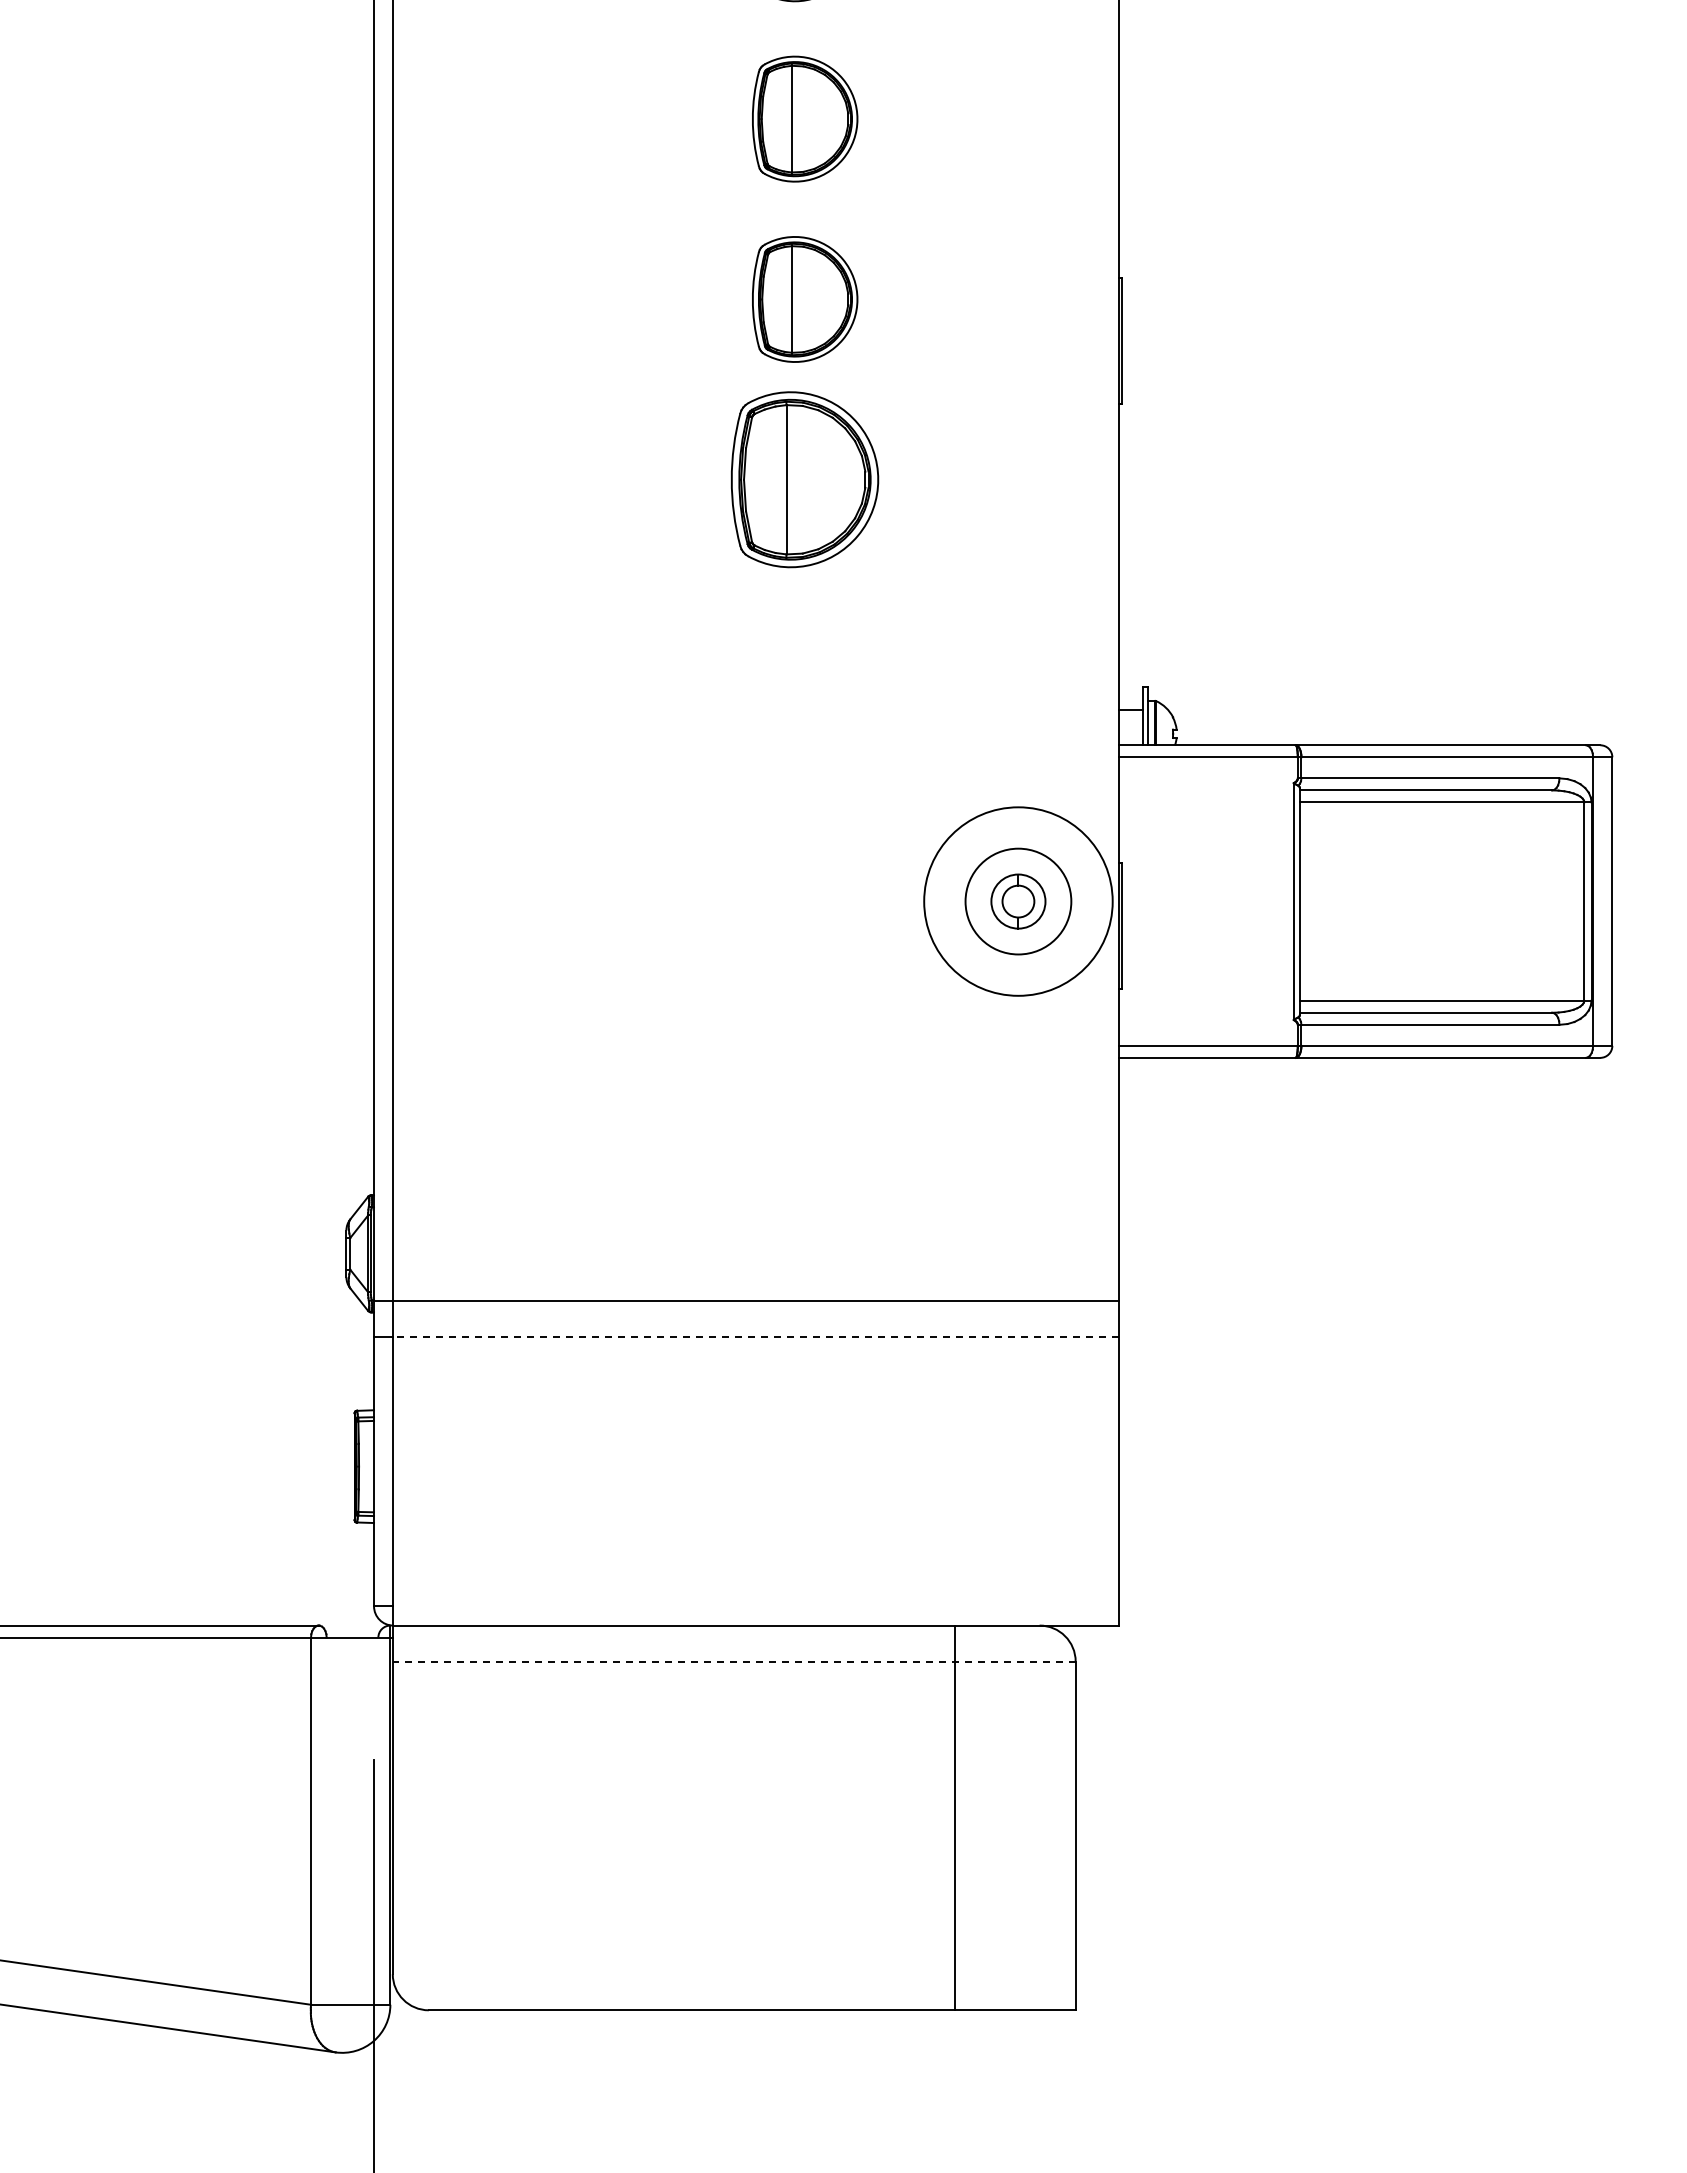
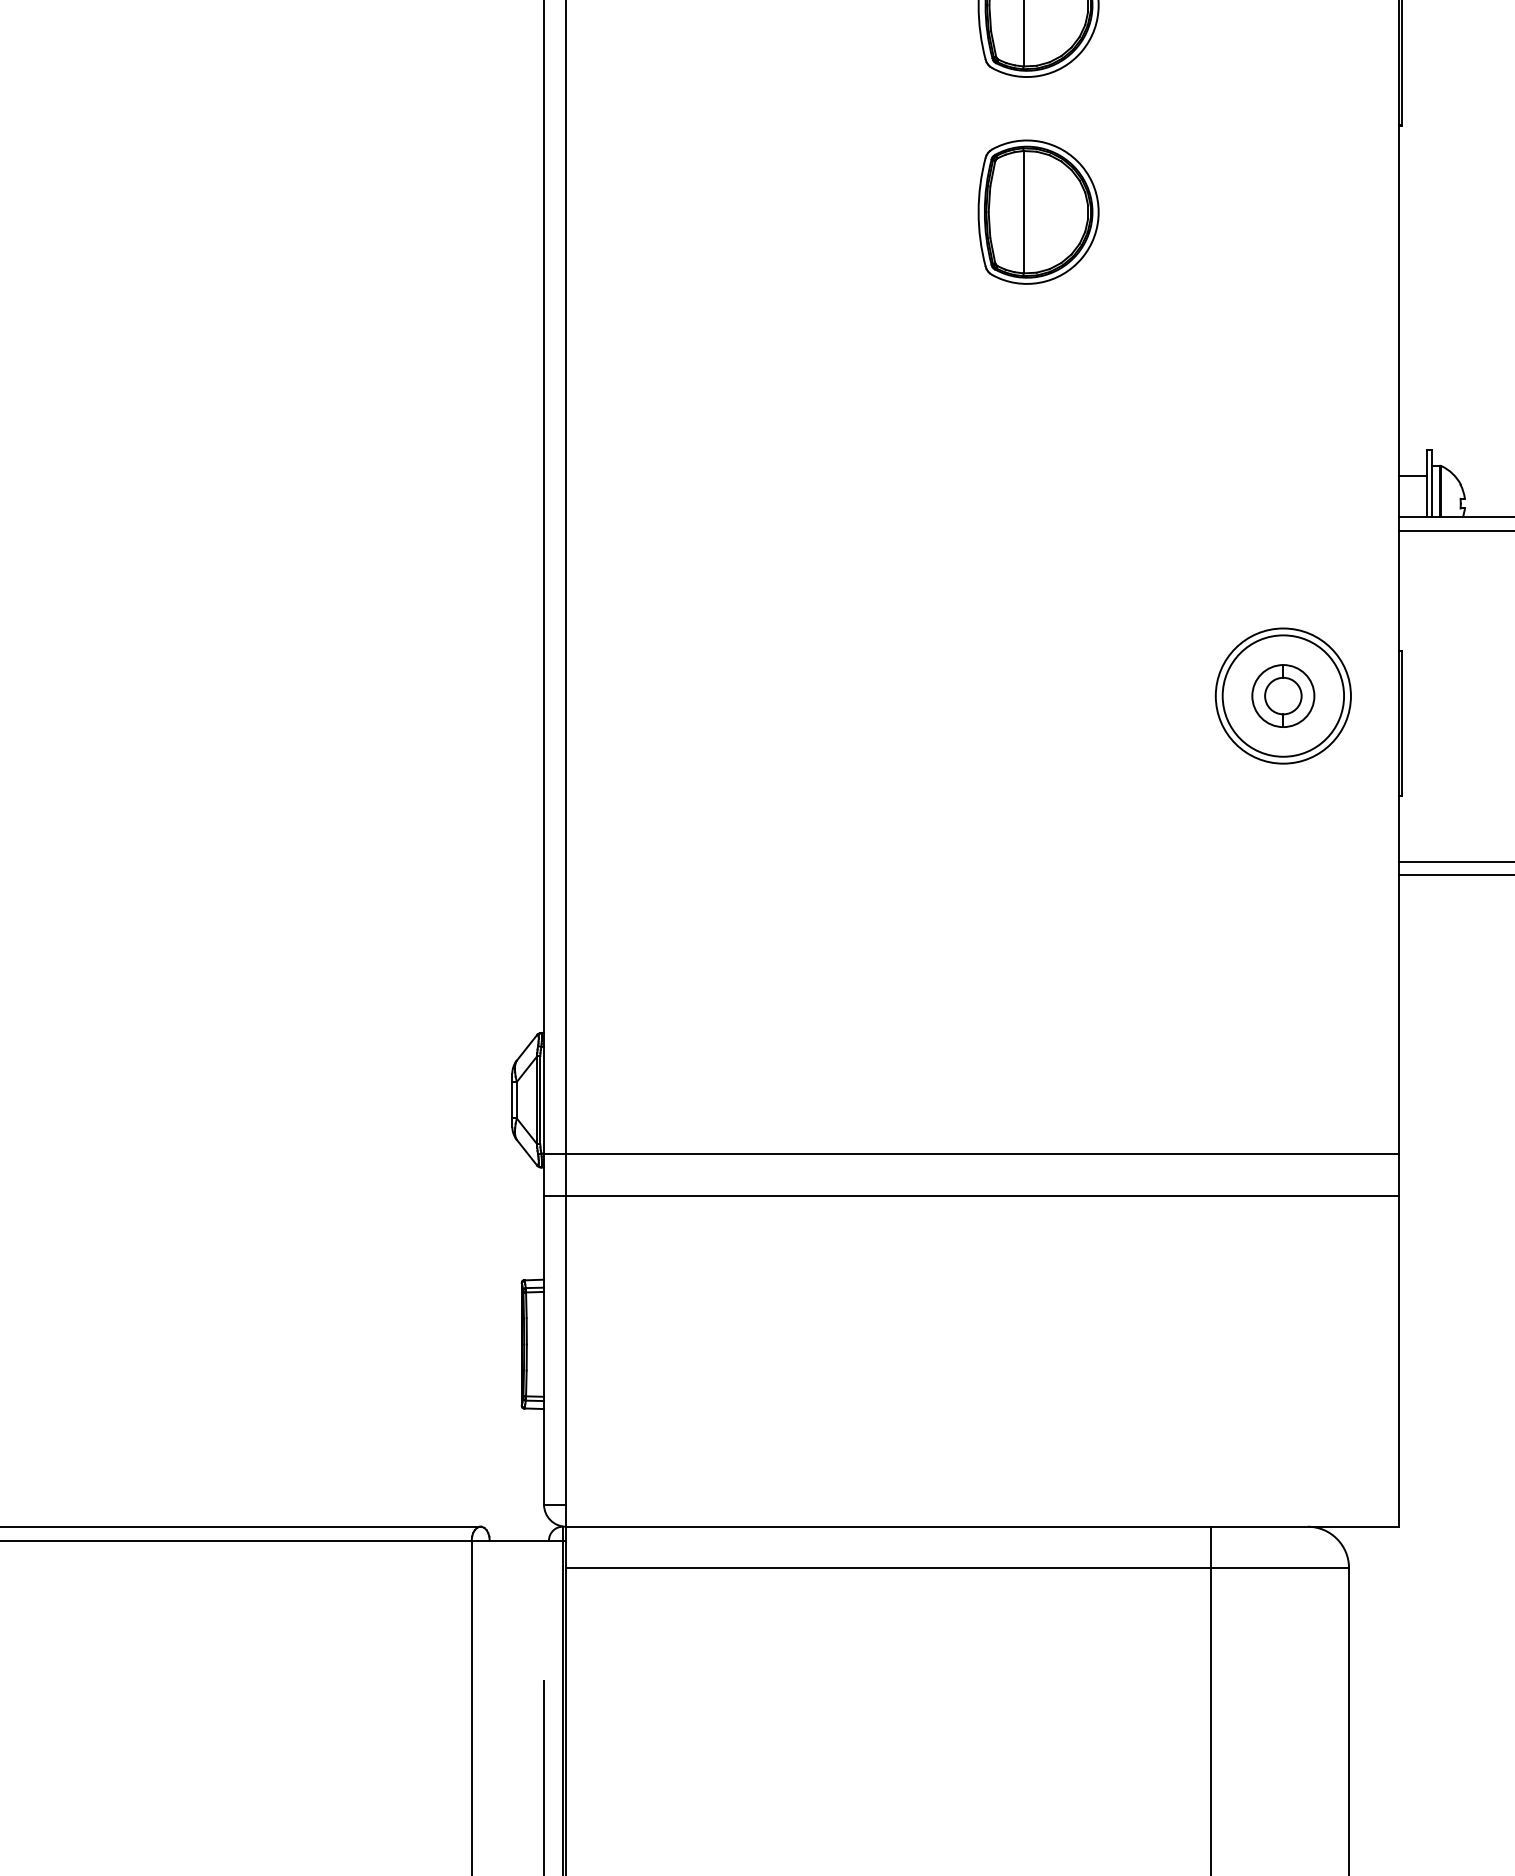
part: (805, 479) -> (1039, 211), size x0.71
circle: (1018, 901) -> (1283, 695), size x0.62
line: (755, 1337) -> (981, 1196), dashed -> solid
line: (733, 1661) -> (956, 1567), dashed -> solid

